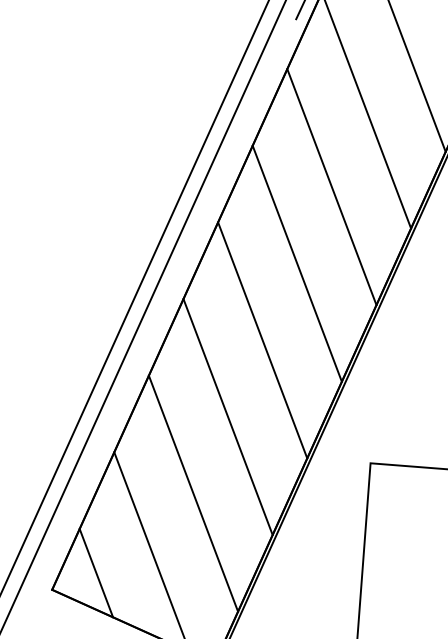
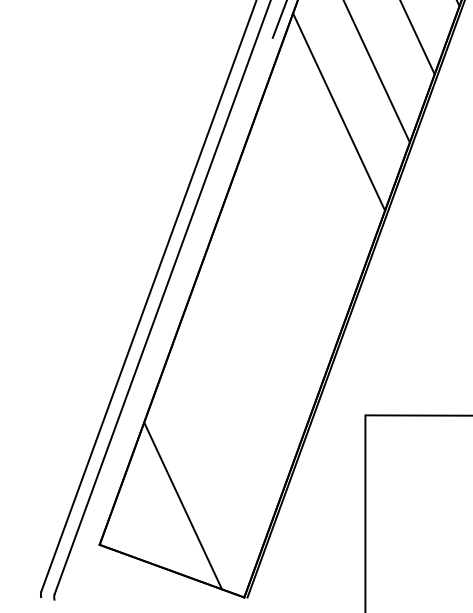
line: (332, 186) -> (314, 179), removed
line: (297, 263) -> (289, 248), removed
line: (262, 340) -> (264, 316), removed
line: (227, 416) -> (239, 384), removed
line: (194, 493) -> (215, 452), removed
line: (96, 572) -> (136, 527), removed

